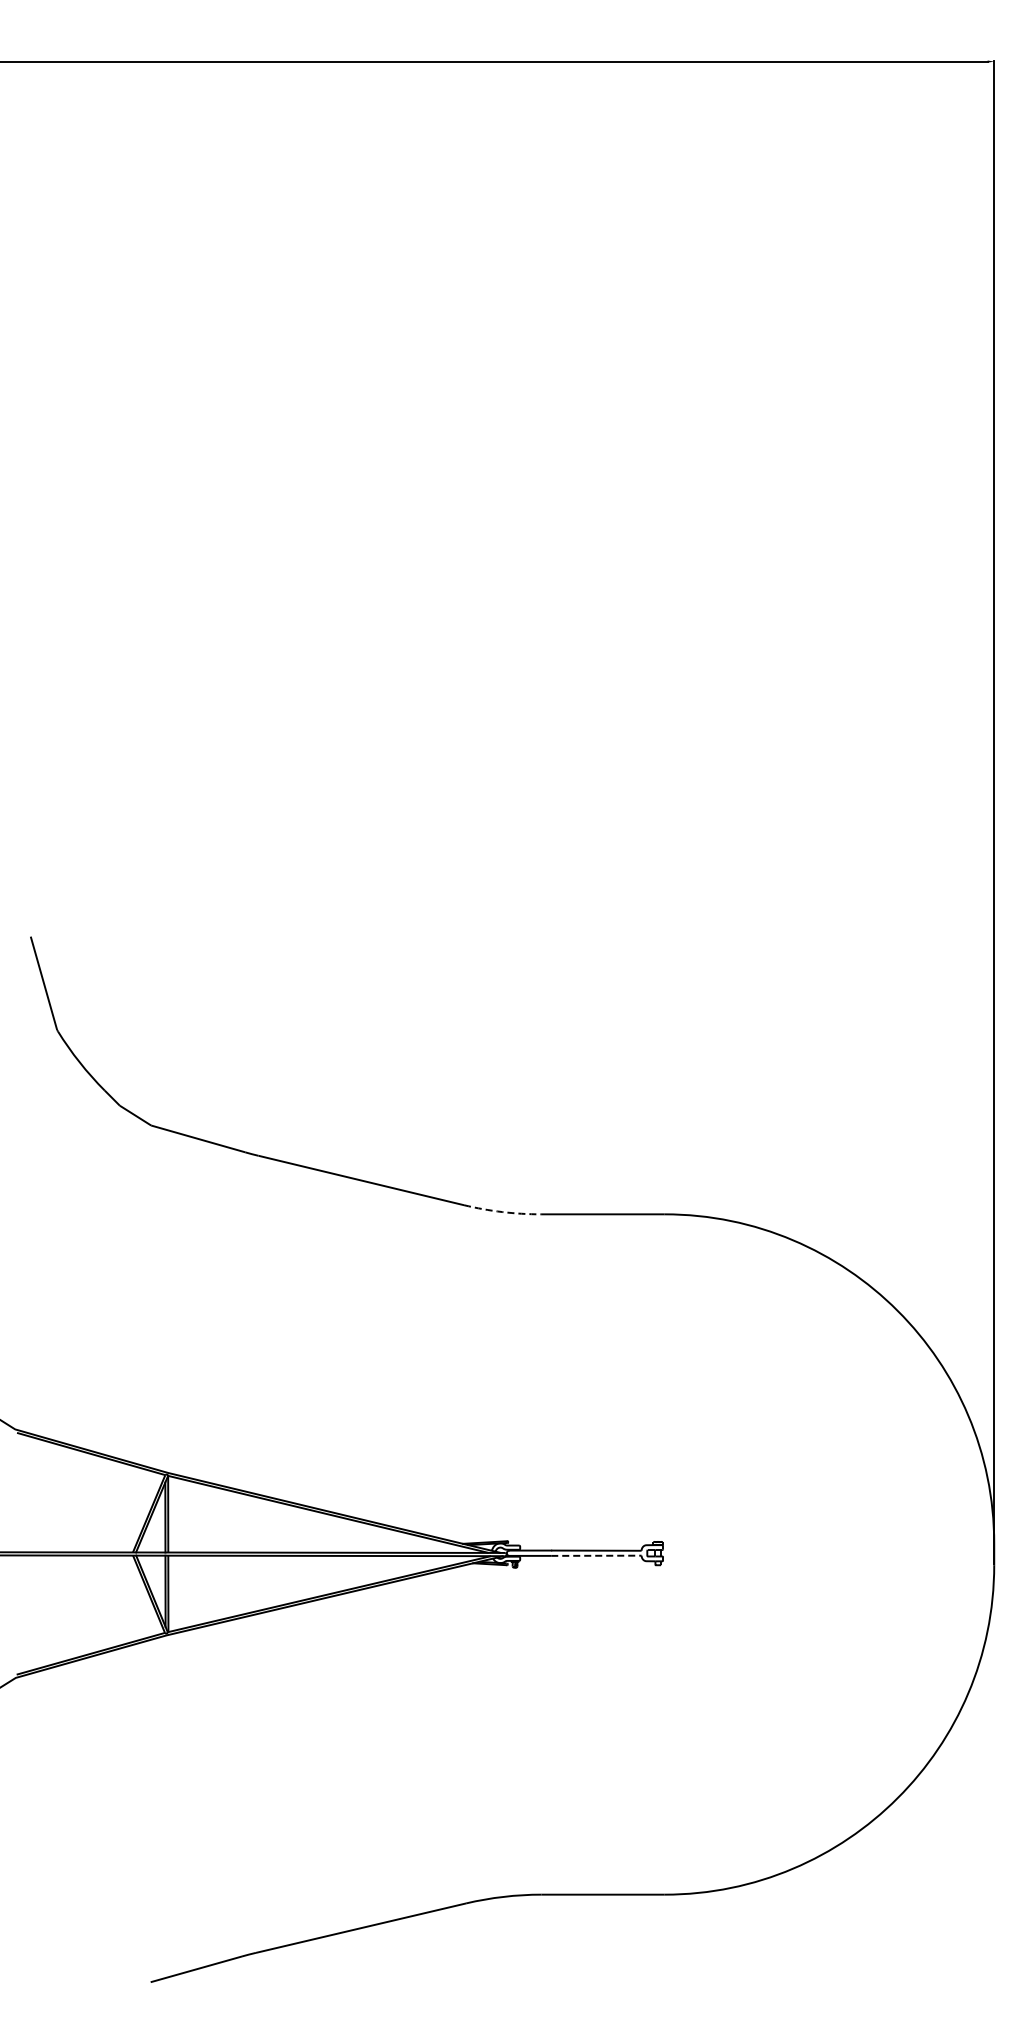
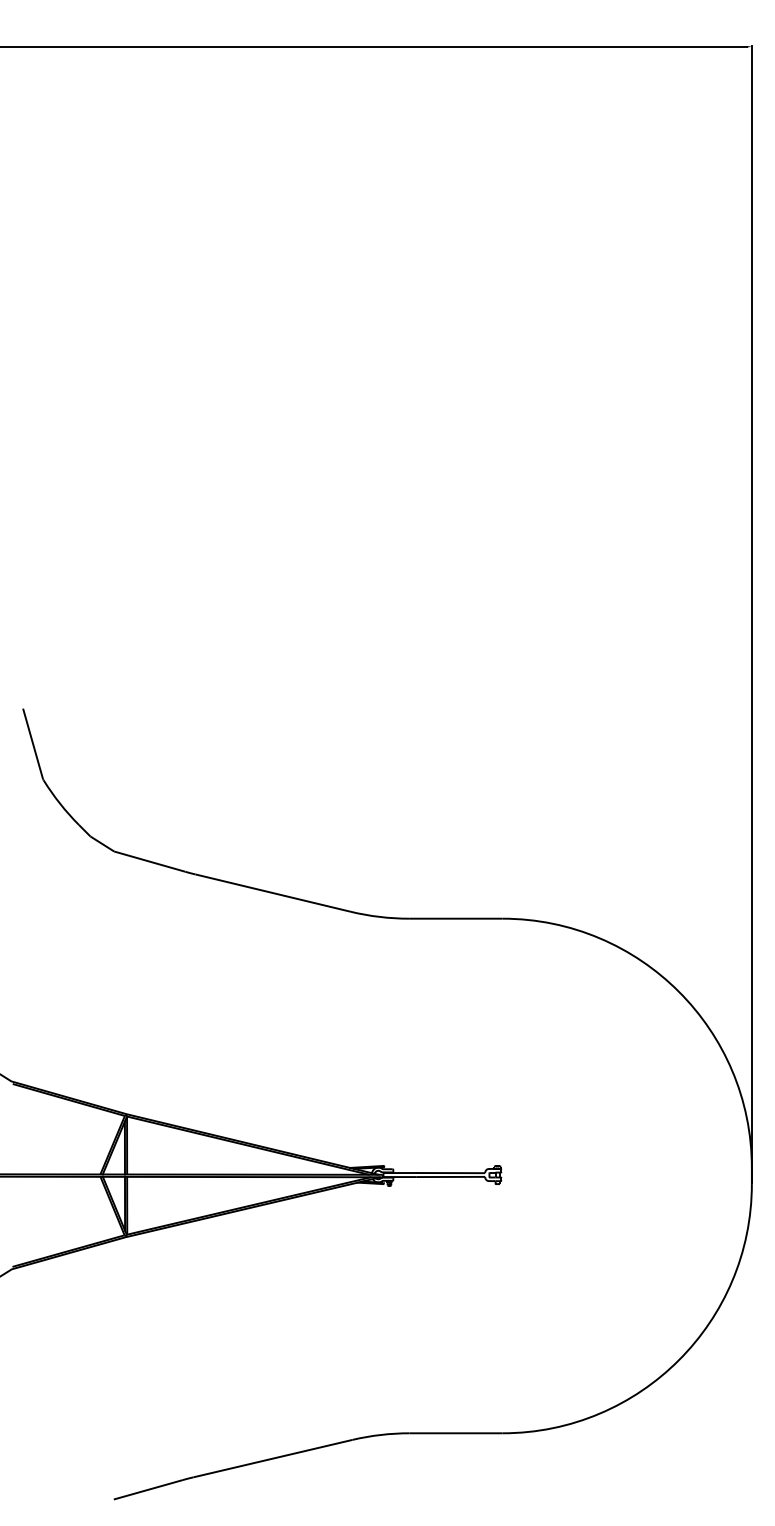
arc: (502, 1212) -> (379, 917), dashed -> solid
line: (596, 1555) -> (451, 1176), dashed -> solid

